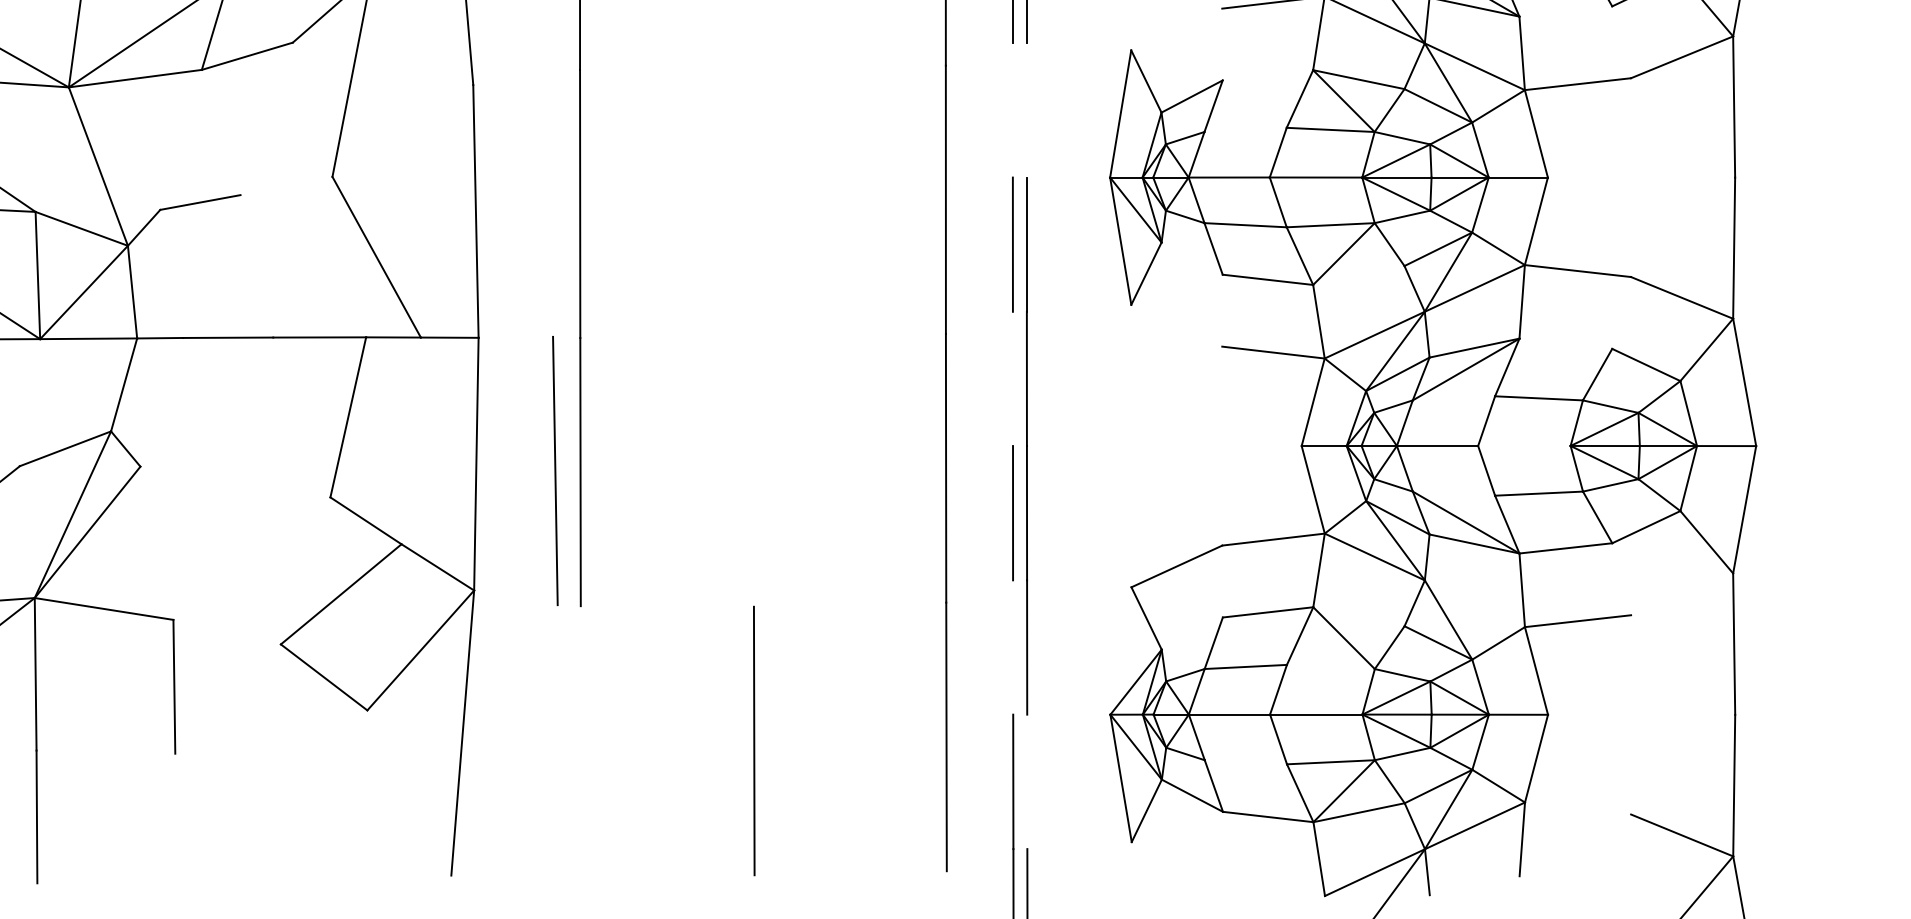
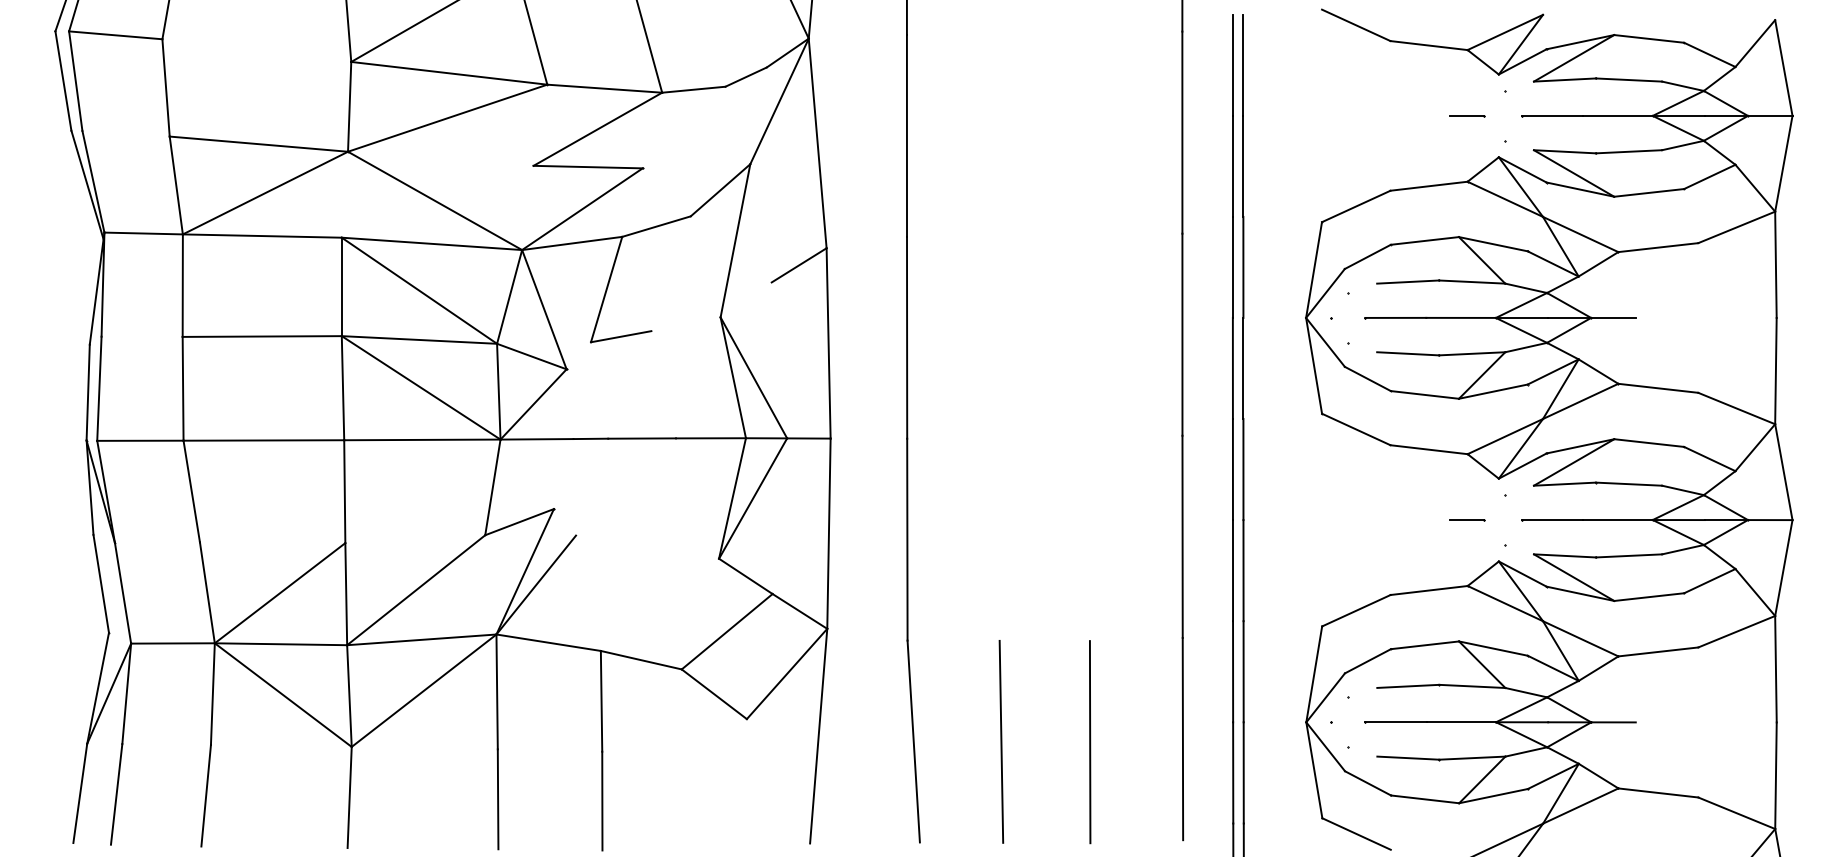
line: (1566, 10) -> (1649, 192), added
line: (1177, 29) -> (1356, 206), added
line: (1267, 74) -> (1424, 240), added
line: (435, 107) -> (798, 265), added
line: (1012, 109) -> (1232, 266), added
line: (1026, 109) -> (1243, 266), added
line: (1246, 129) -> (1408, 281), added
line: (180, 139) -> (606, 289), added
line: (1135, 145) -> (1325, 293), added
line: (52, 149) -> (509, 296), added
line: (348, 256) -> (732, 377), added
line: (1191, 258) -> (1367, 378), added
line: (1357, 275) -> (1492, 391), added
line: (1177, 325) -> (1356, 429), added
line: (1566, 343) -> (1649, 442), added
line: (1012, 378) -> (1232, 469), added
line: (1453, 397) -> (1564, 483), added
line: (29, 402) -> (492, 487), added
line: (376, 417) -> (753, 498), added
line: (1523, 446) -> (1617, 520), added
line: (555, 470) -> (1001, 741), moved
line: (1453, 493) -> (1564, 555), added
line: (1681, 594) -> (1736, 631), added
line: (1474, 603) -> (1580, 638), added
line: (1359, 616) -> (1493, 648), added
line: (226, 631) -> (640, 659), added
line: (1191, 633) -> (1367, 661), added
line: (1013, 647) -> (1233, 671), added
line: (1121, 651) -> (1314, 674), added
line: (1331, 665) -> (1472, 685), added
line: (588, 740) -> (913, 741), added
line: (754, 741) -> (1090, 742), moved
line: (1246, 761) -> (1408, 757), added
line: (1026, 781) -> (1243, 772), added
line: (1578, 807) -> (1658, 792), added
line: (175, 818) -> (602, 800), added
line: (1177, 862) -> (1356, 833), added

